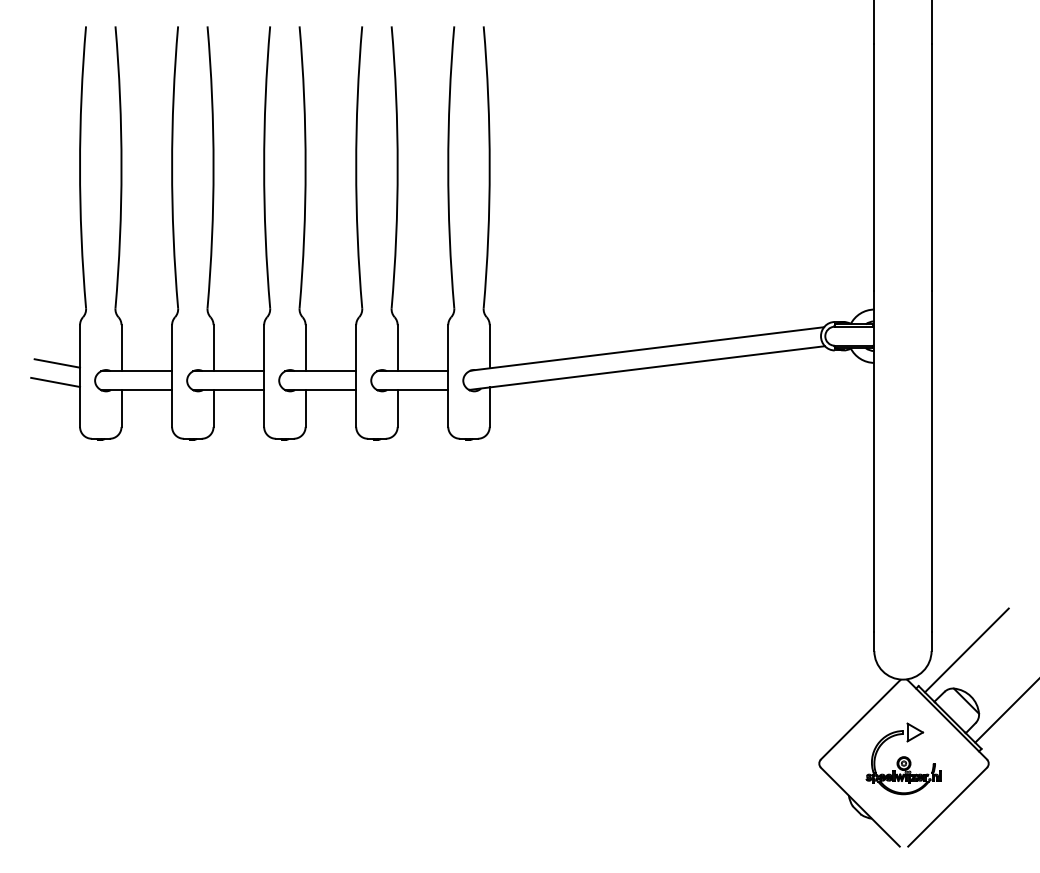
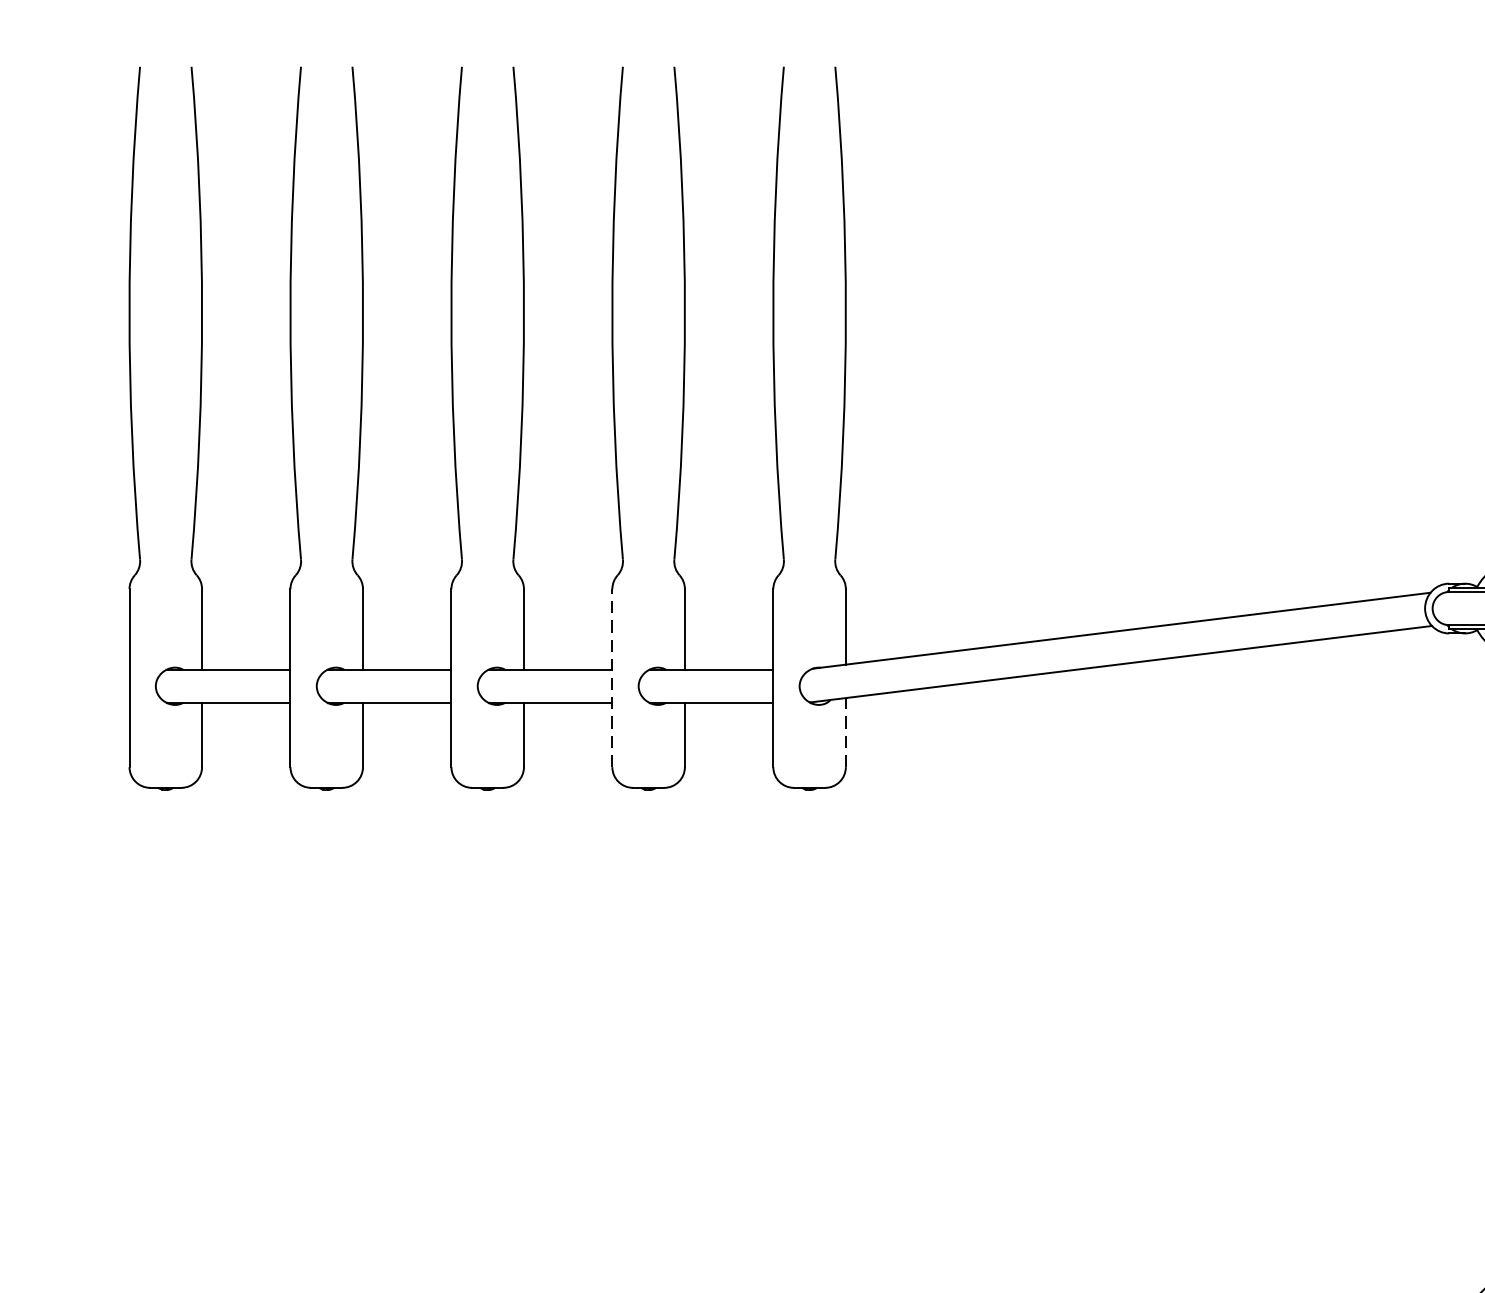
line: (57, 363) -> (90, 656), removed
line: (356, 376) -> (612, 678), solid -> dashed
line: (55, 382) -> (86, 689), removed
line: (489, 407) -> (845, 733), solid -> dashed

